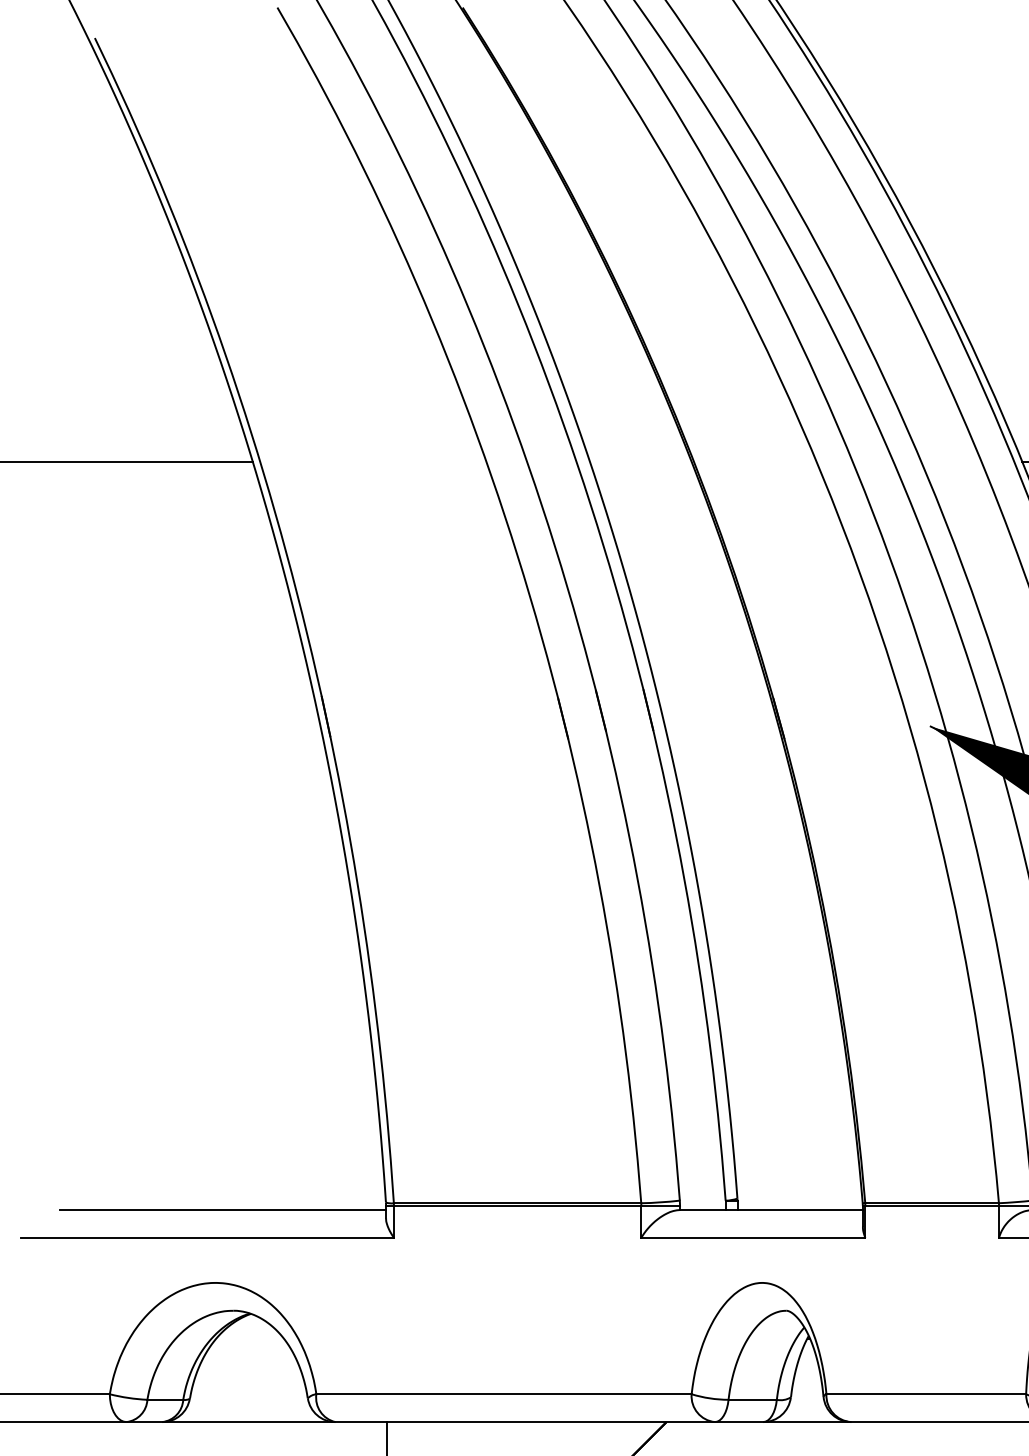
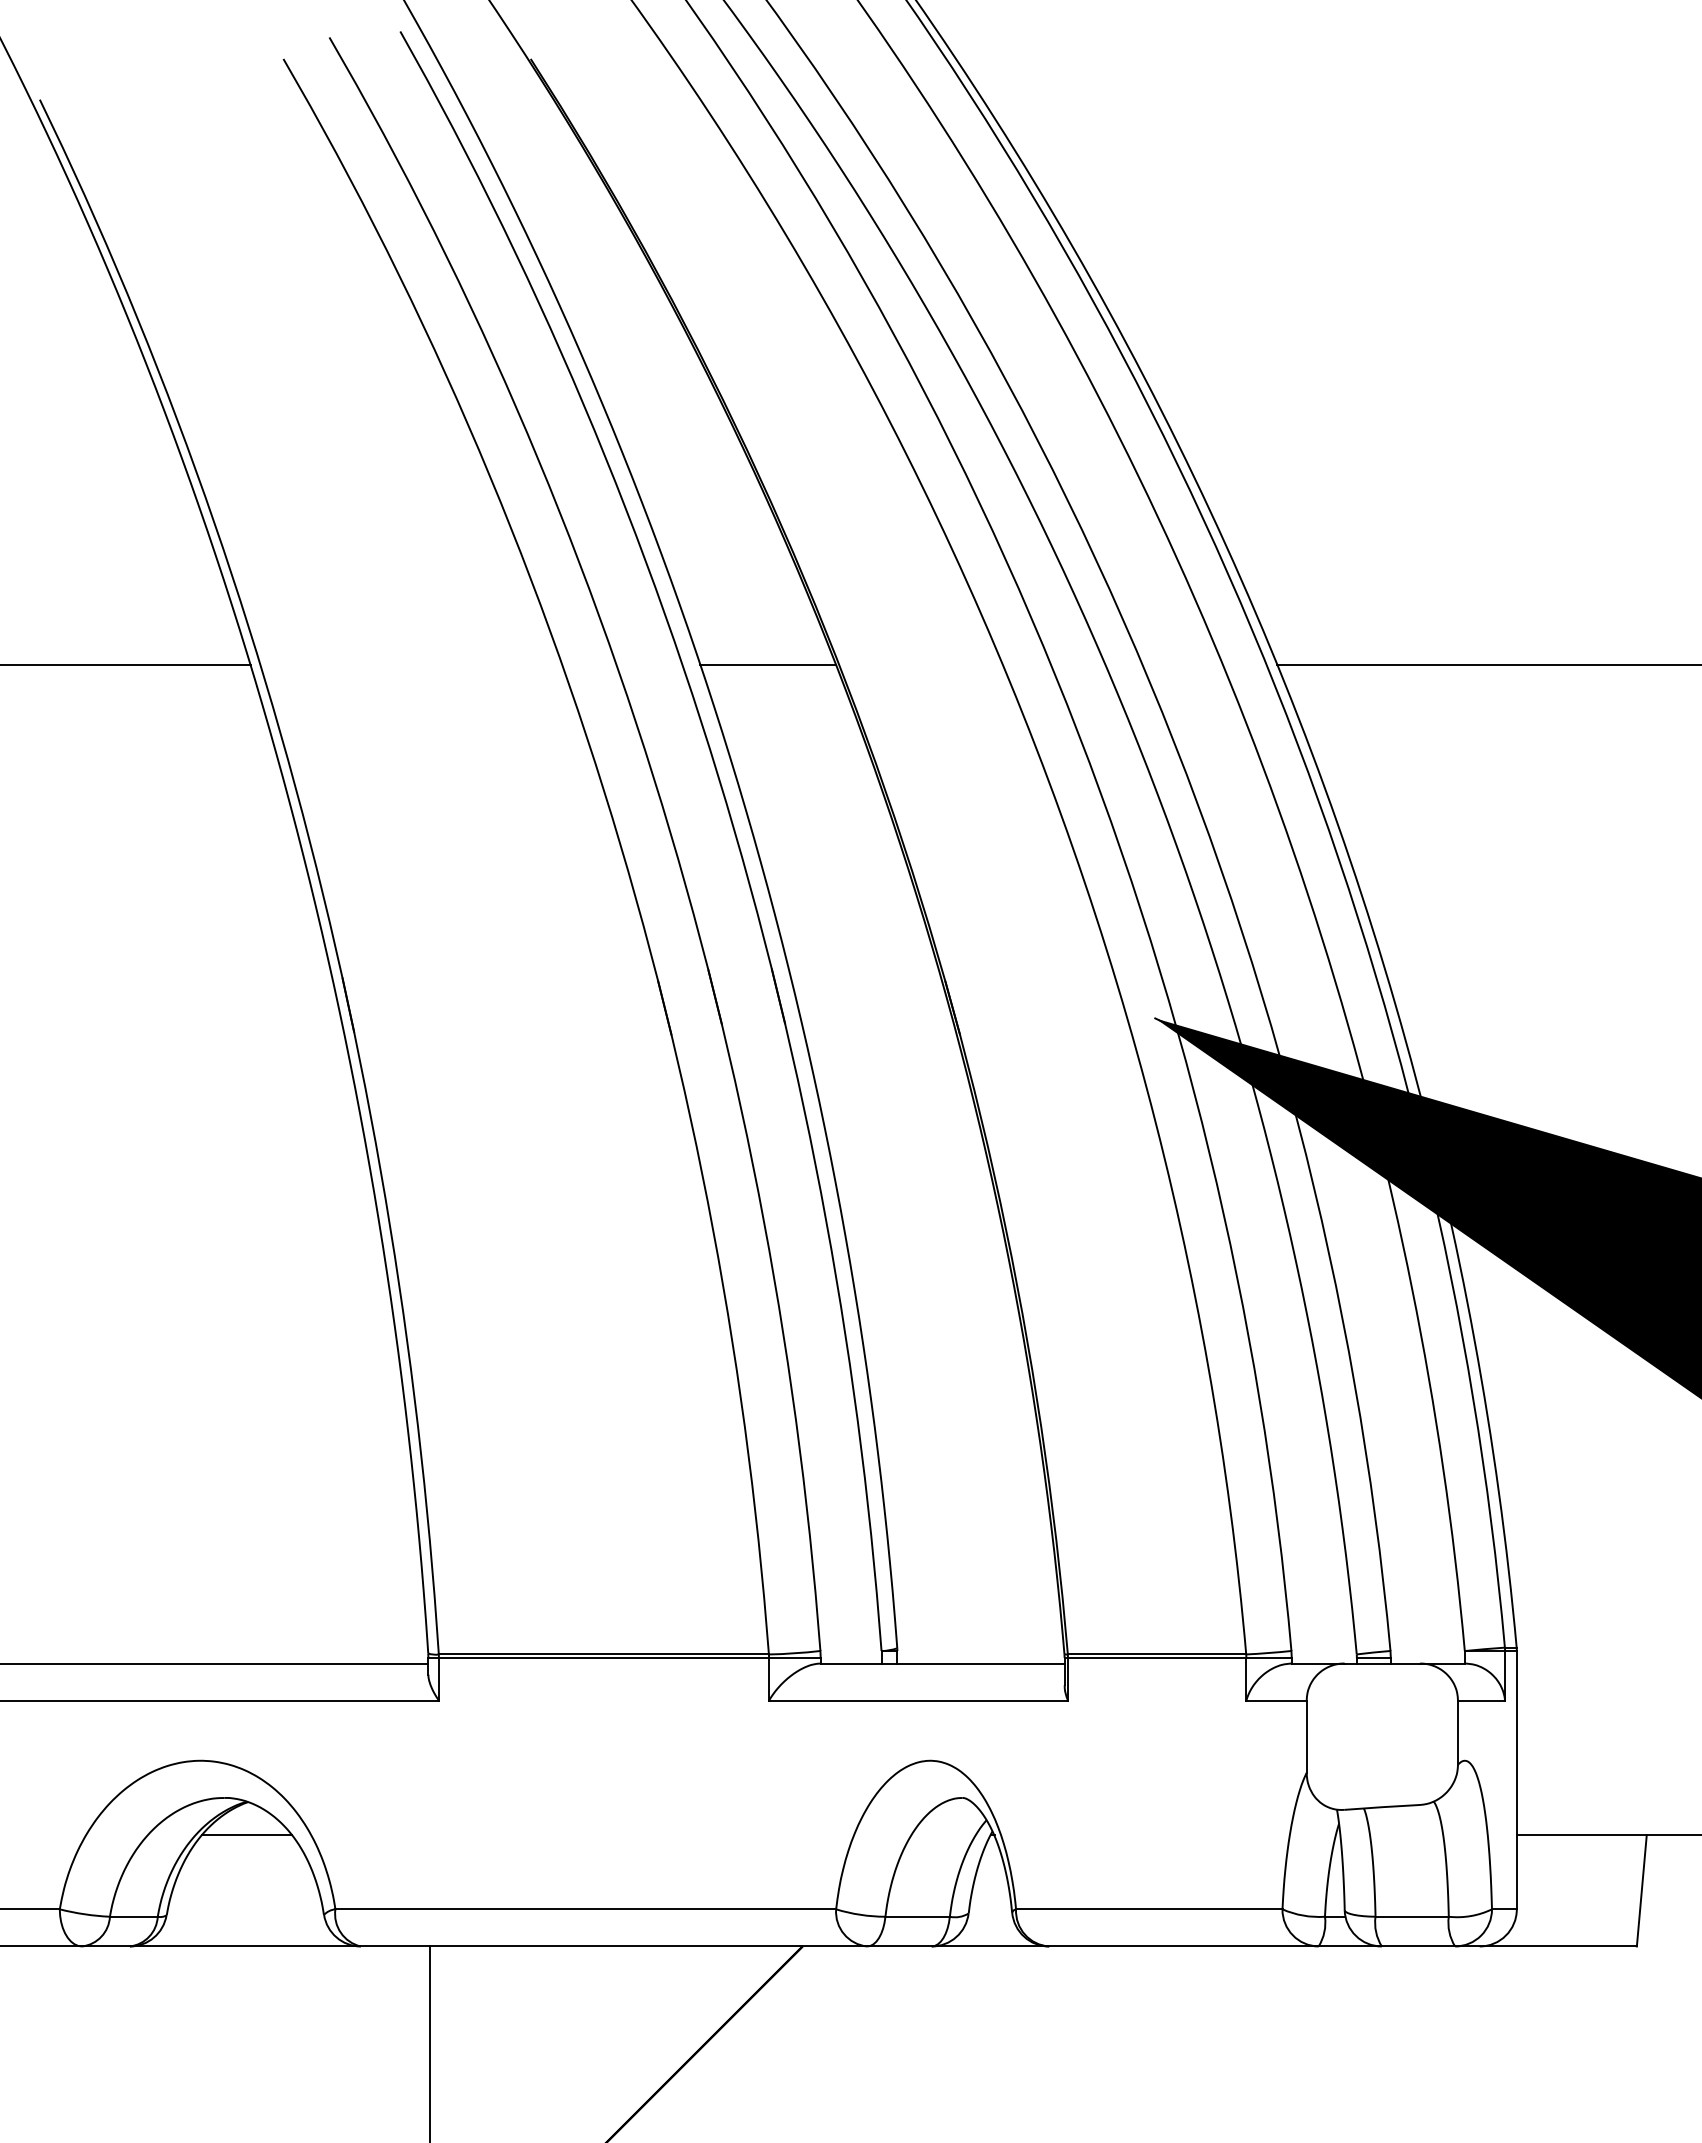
line: (640, 462) -> (768, 665), added
line: (249, 1338) -> (246, 1835), added

